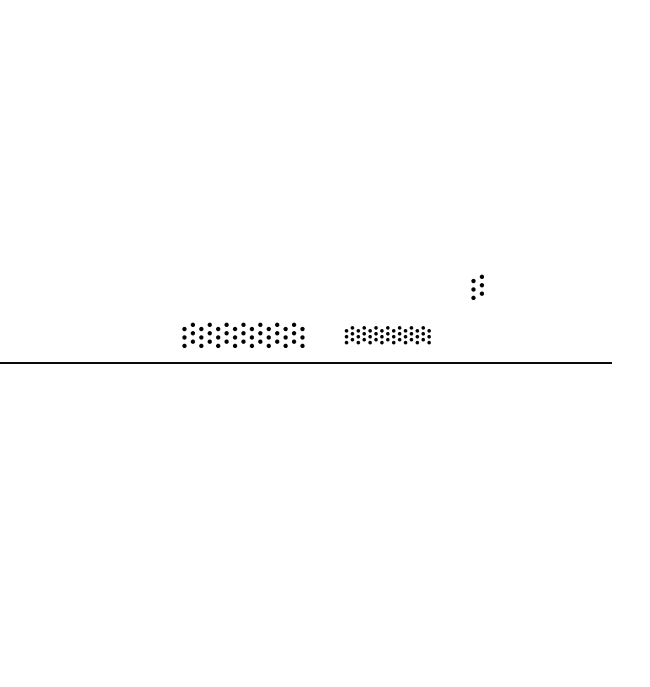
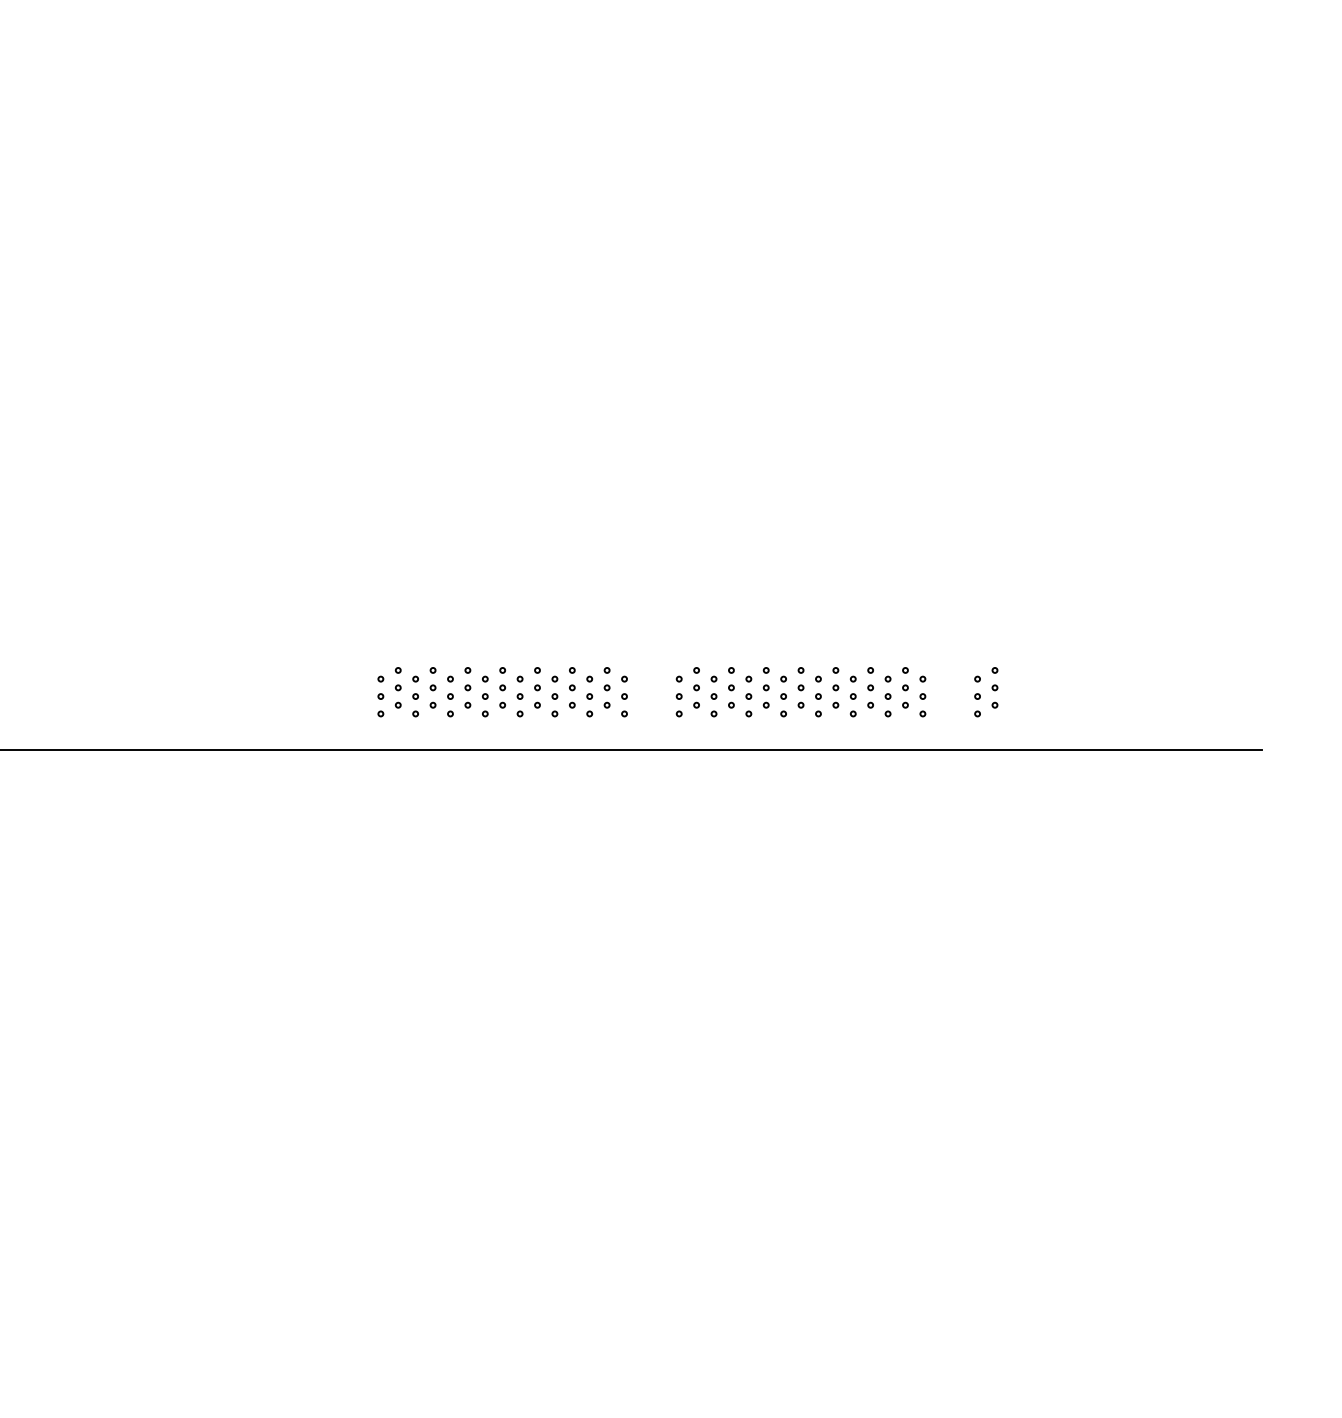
part: (477, 286) -> (985, 690), moved
part: (387, 334) -> (800, 690), size x1.43

